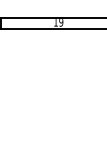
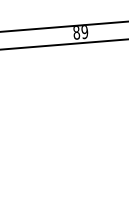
text: (55, 22) -> (76, 33), 19 -> 89

